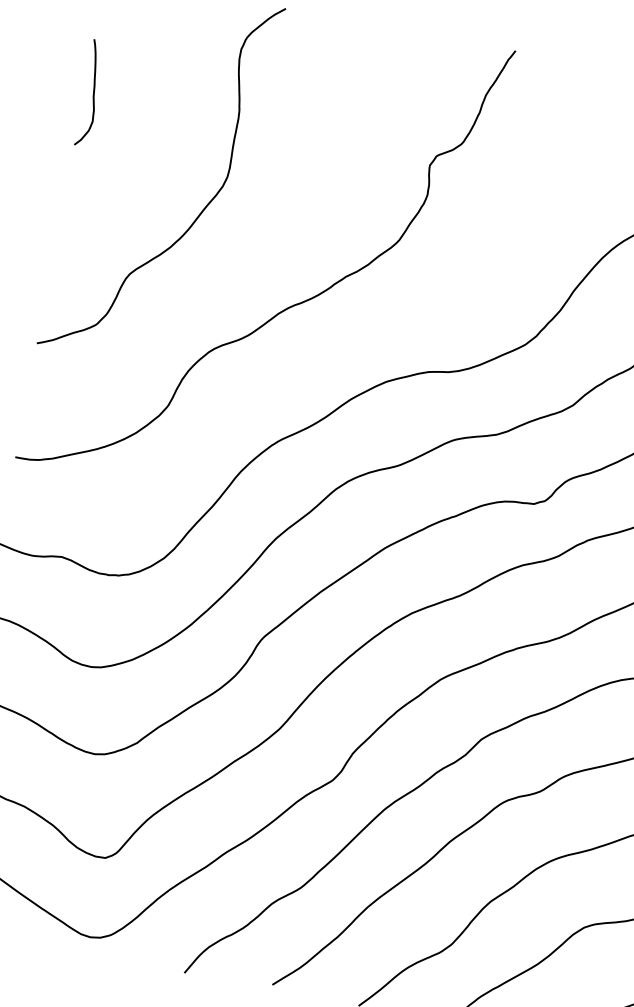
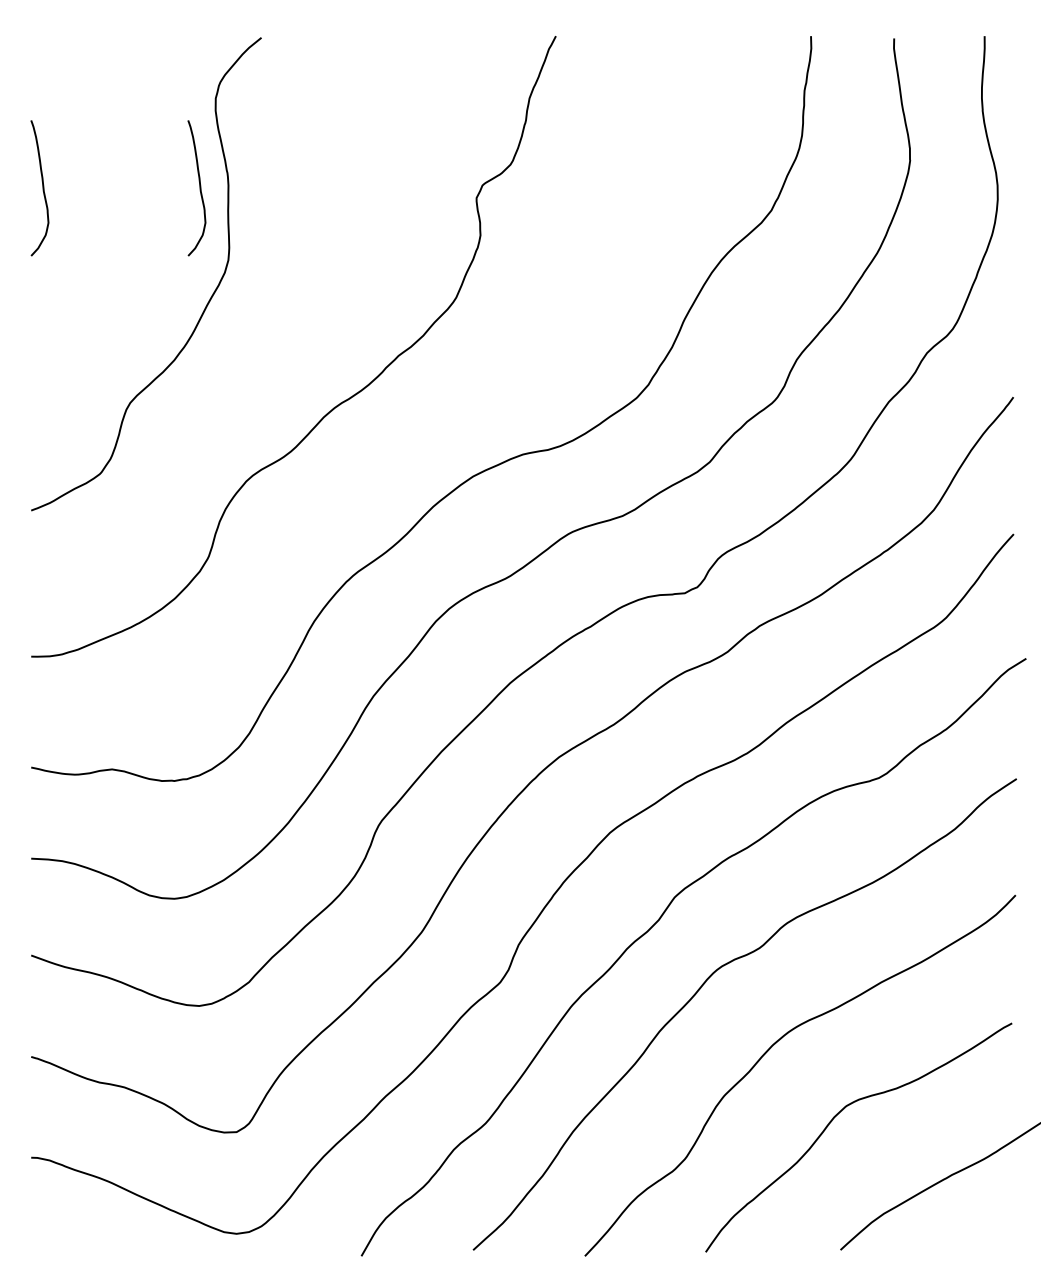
curve: (215, 117) -> (199, 188), added

